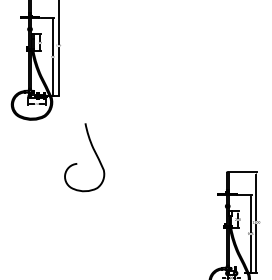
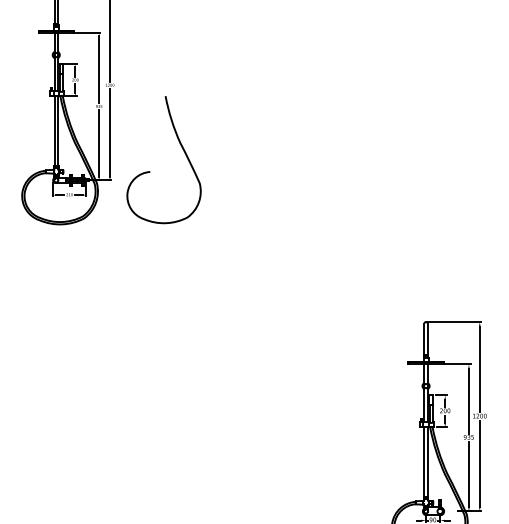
curve: (77, 163) -> (150, 171), moved

